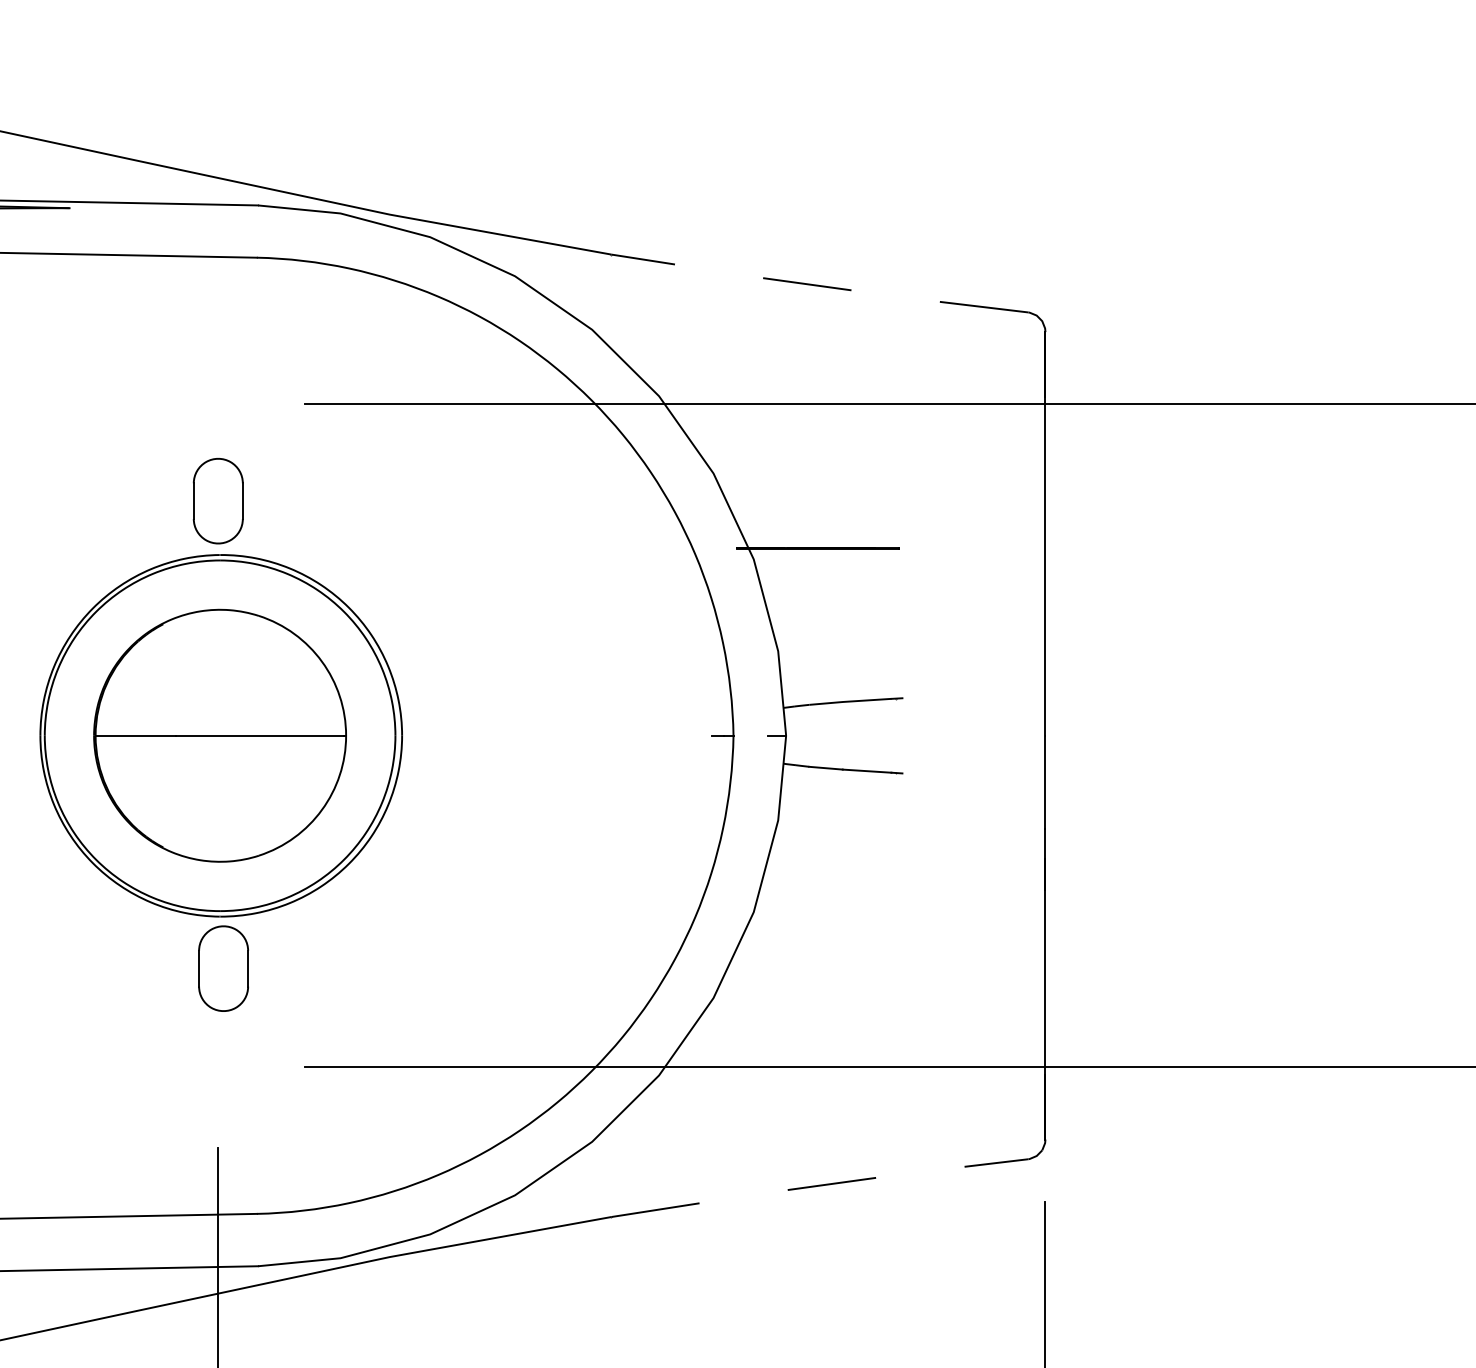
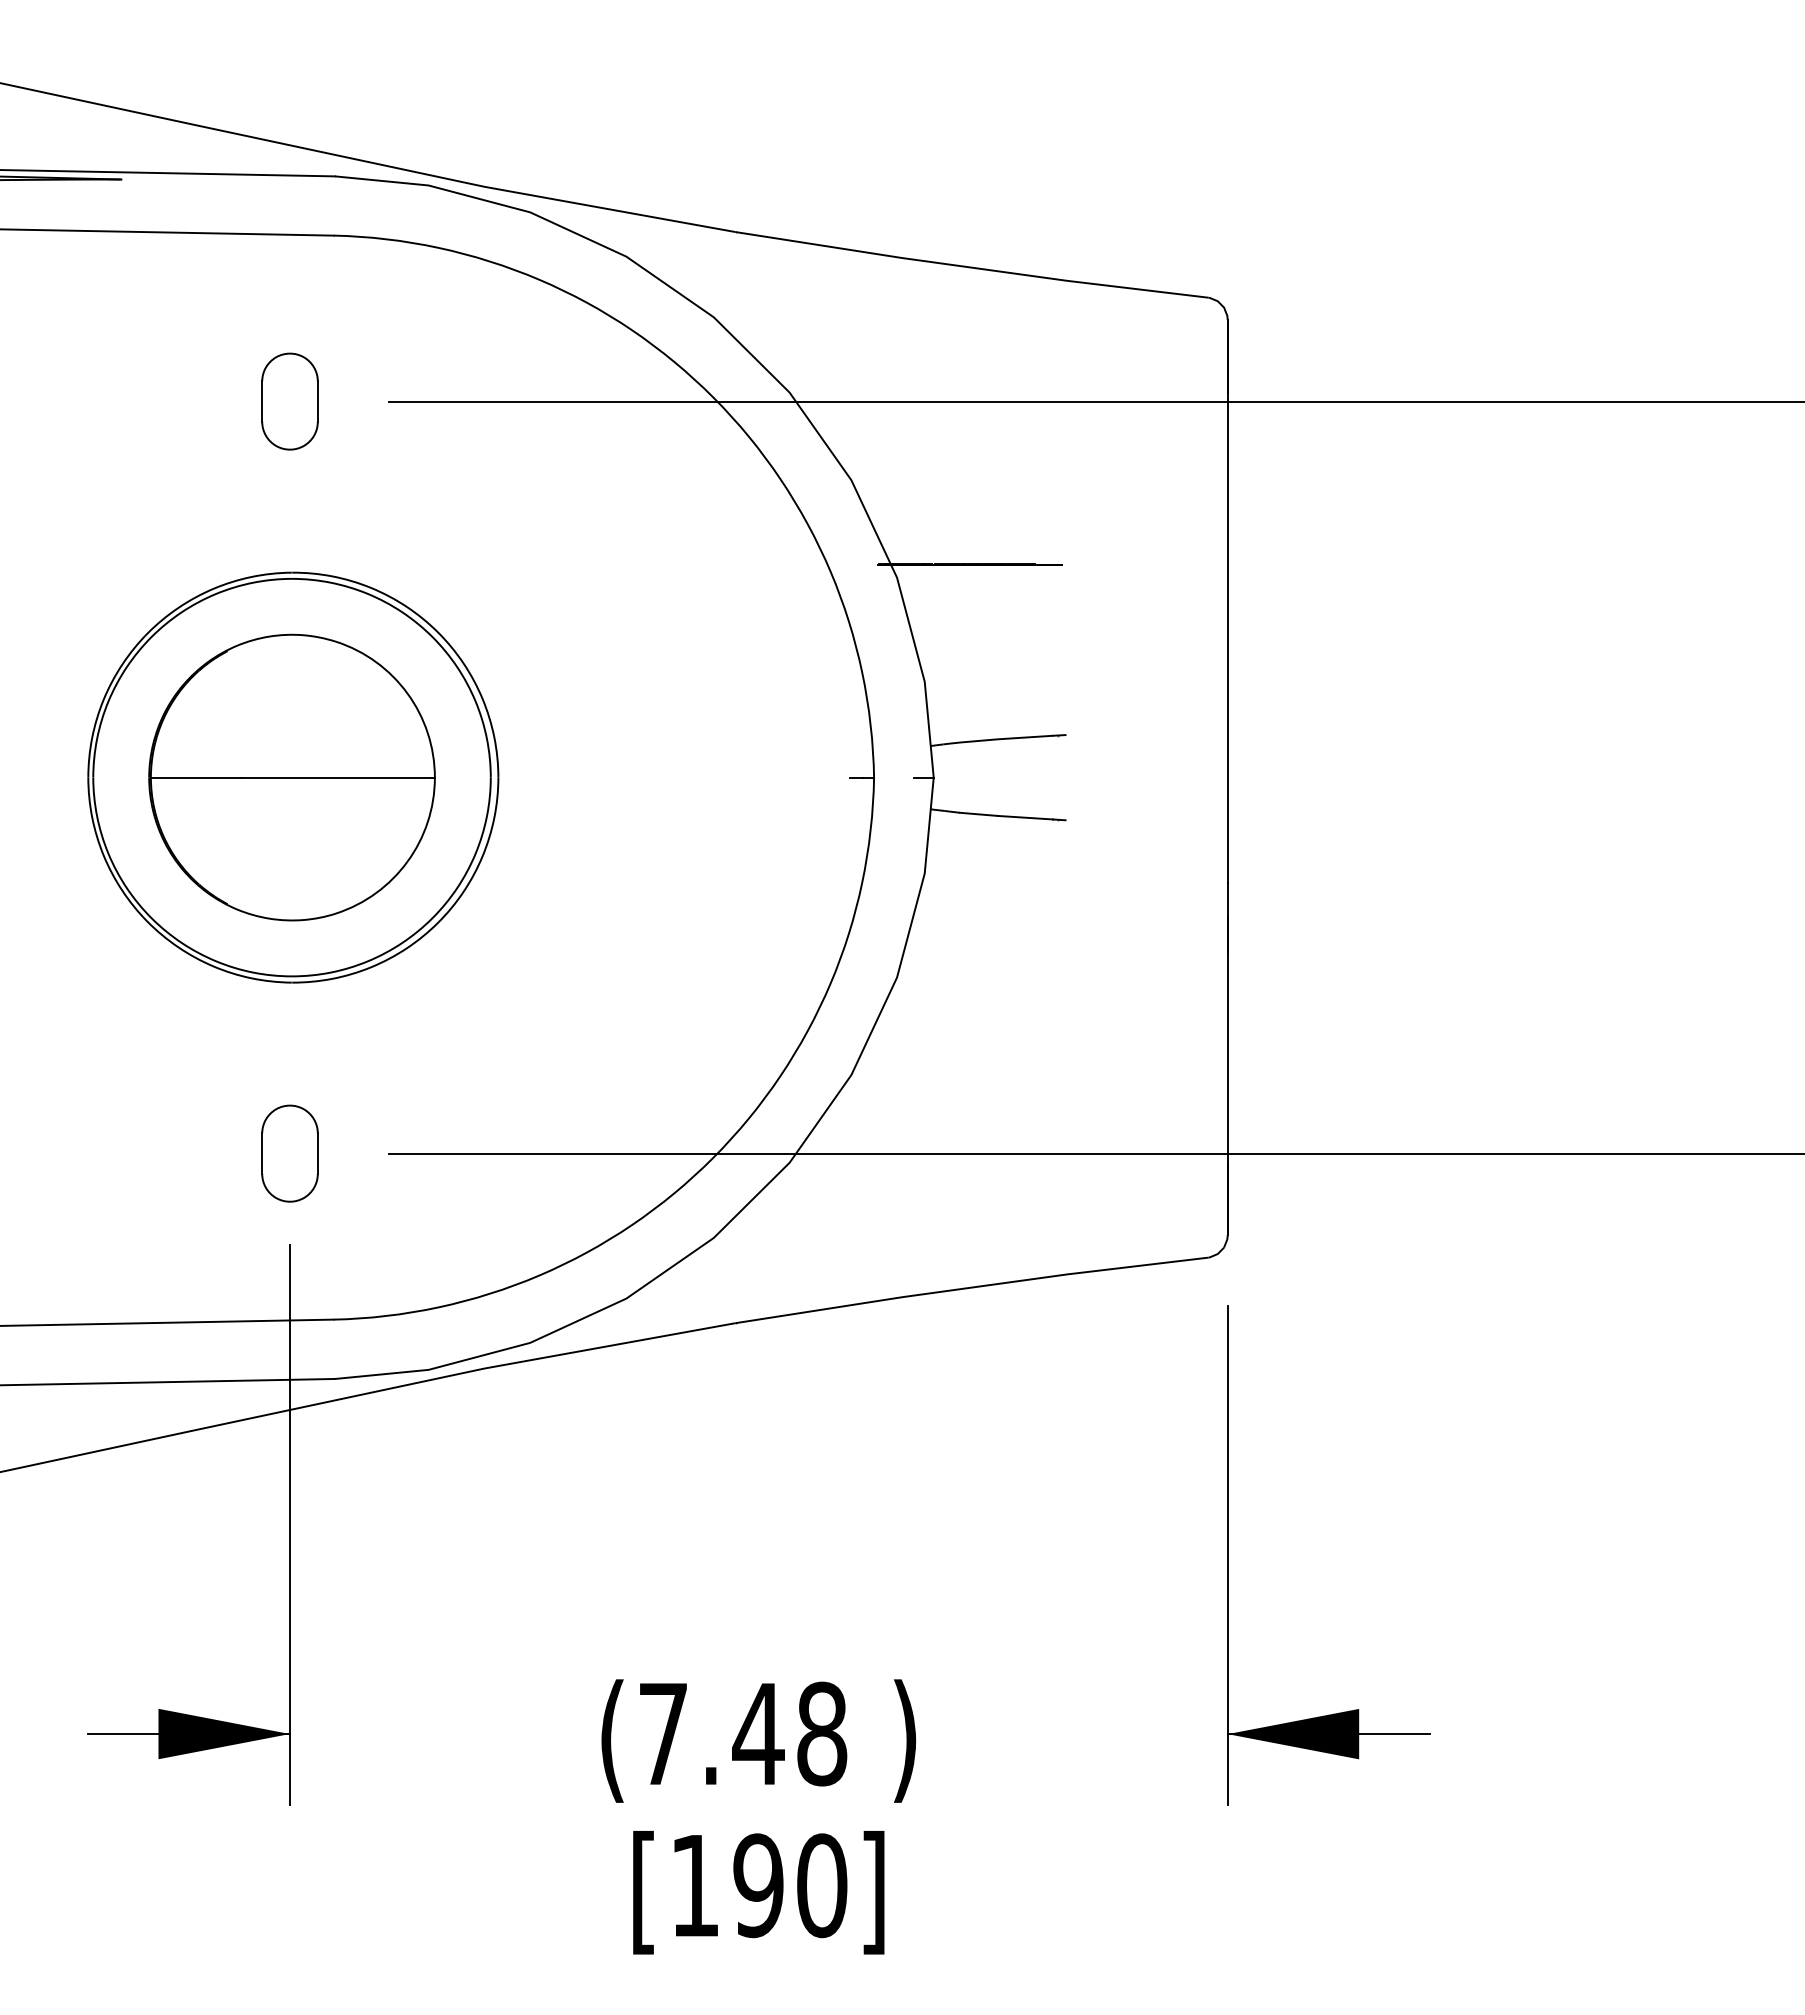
line: (819, 285) -> (971, 267), dashed -> solid
part: (217, 501) -> (289, 401), moved
part: (223, 968) -> (289, 1153), moved
line: (820, 1185) -> (972, 1287), dashed -> solid

